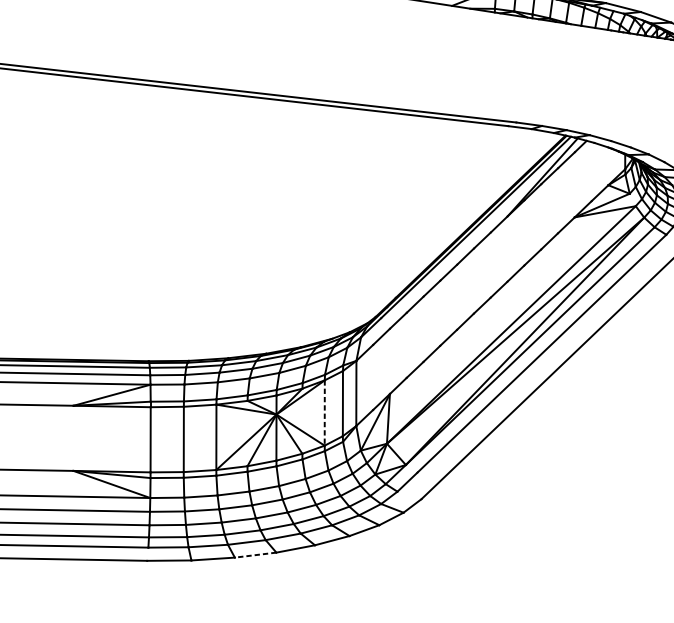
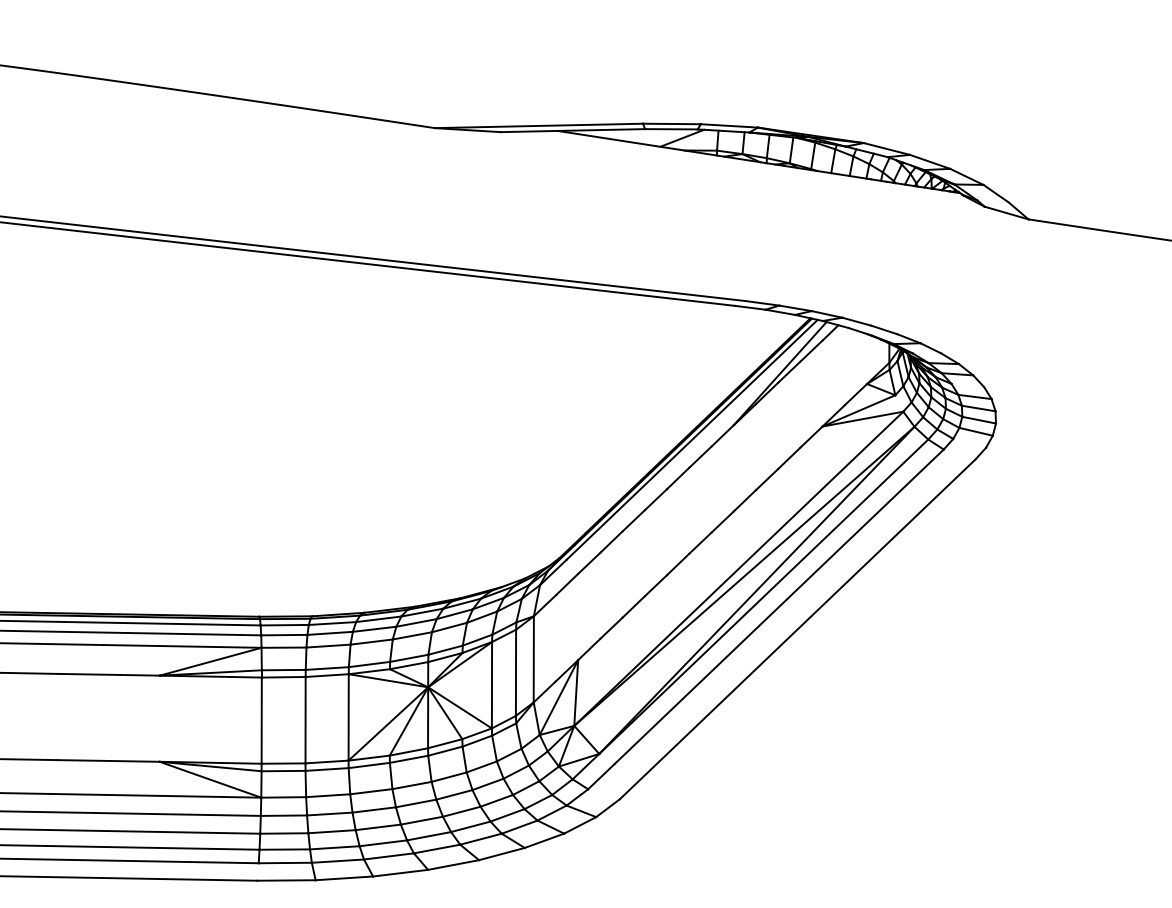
line: (324, 413) -> (491, 685), dashed -> solid
line: (255, 555) -> (400, 873), dashed -> solid

